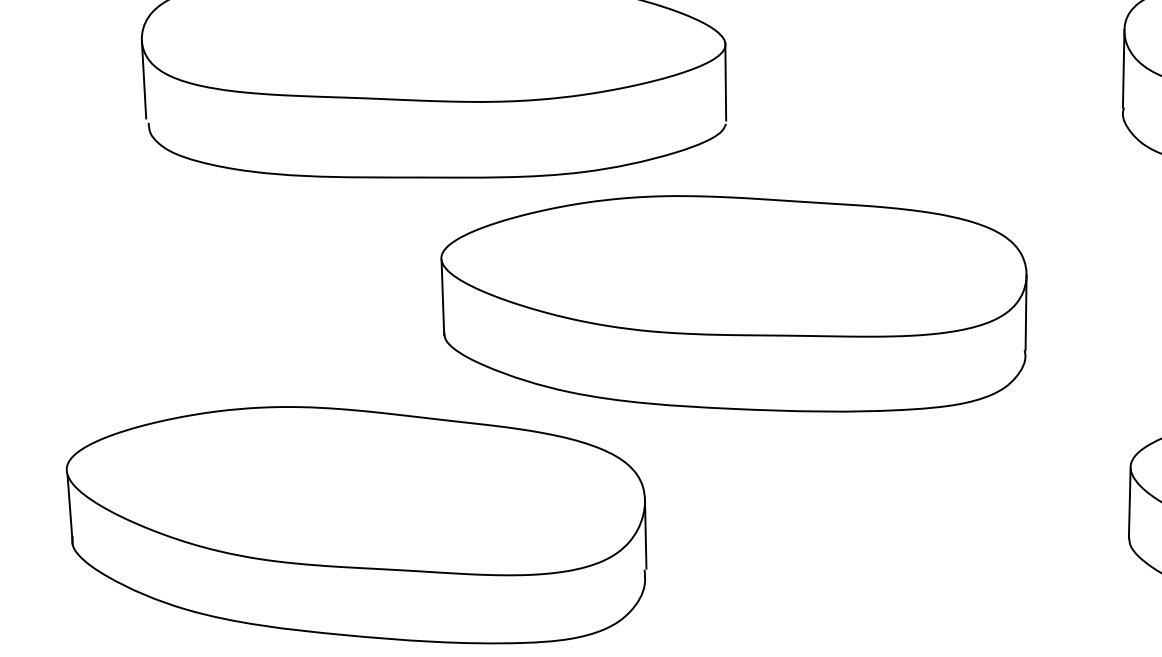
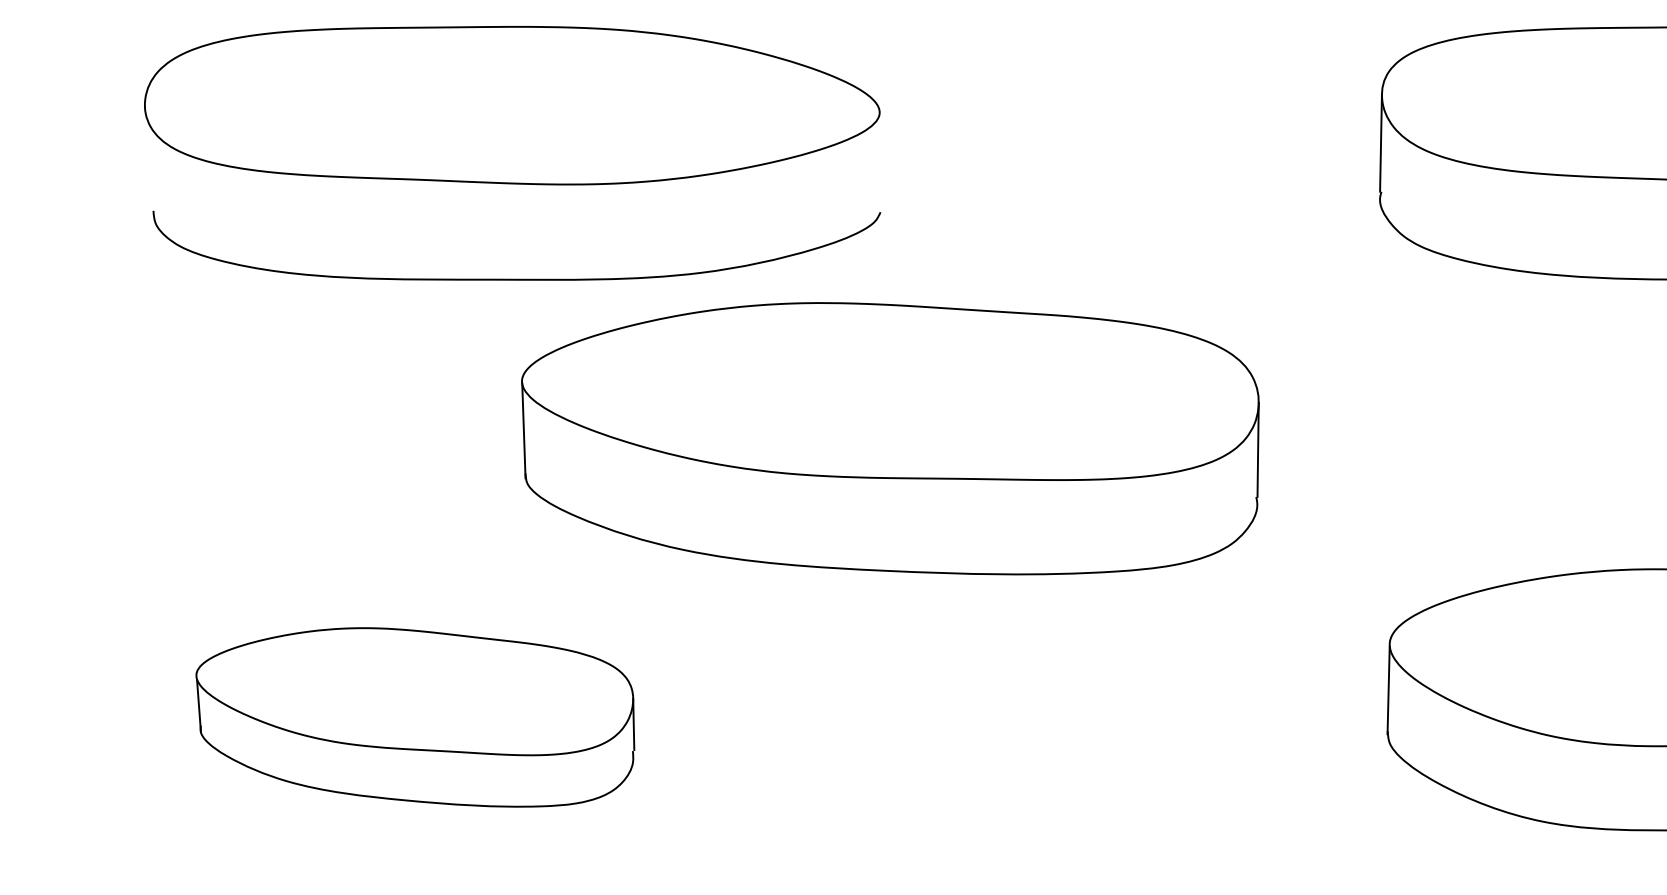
line: (143, 79) -> (147, 156), removed
line: (725, 82) -> (879, 159), removed
part: (356, 525) -> (415, 717), size x0.6

